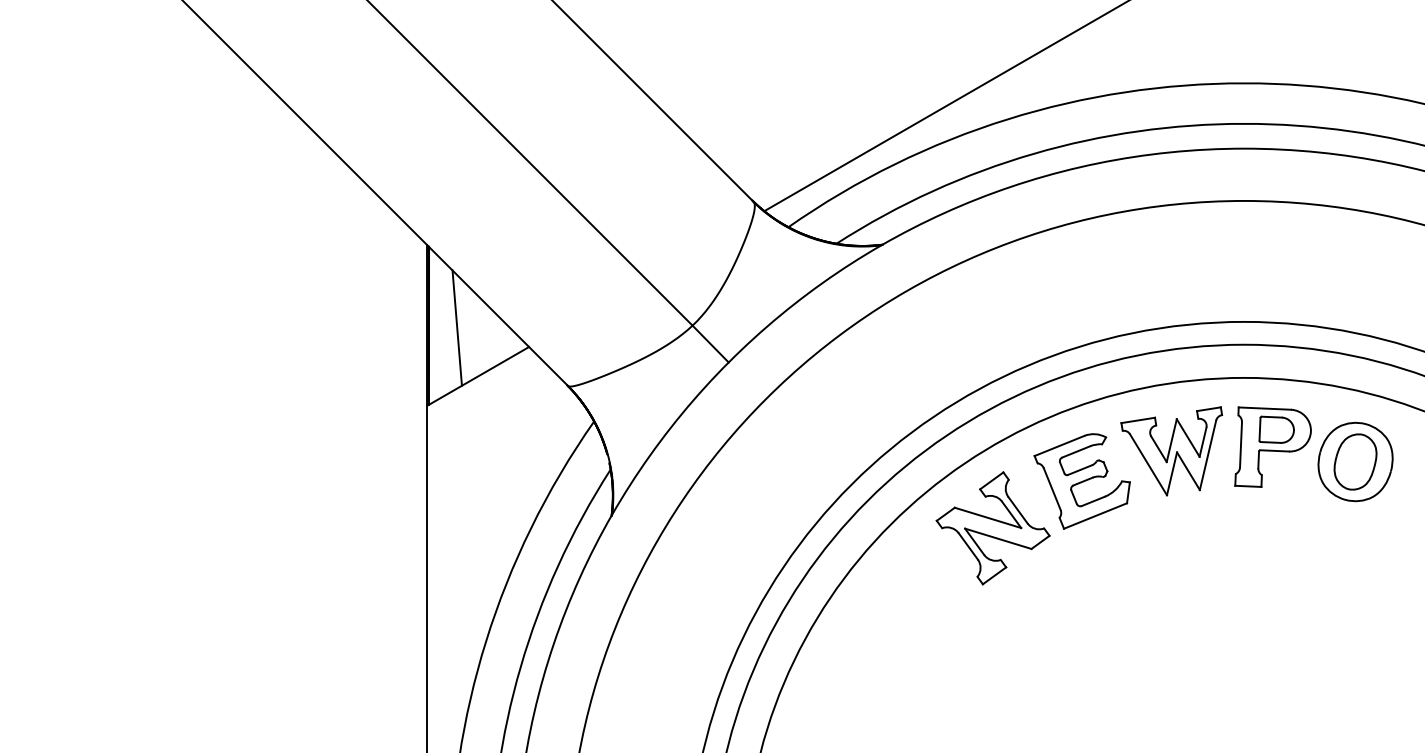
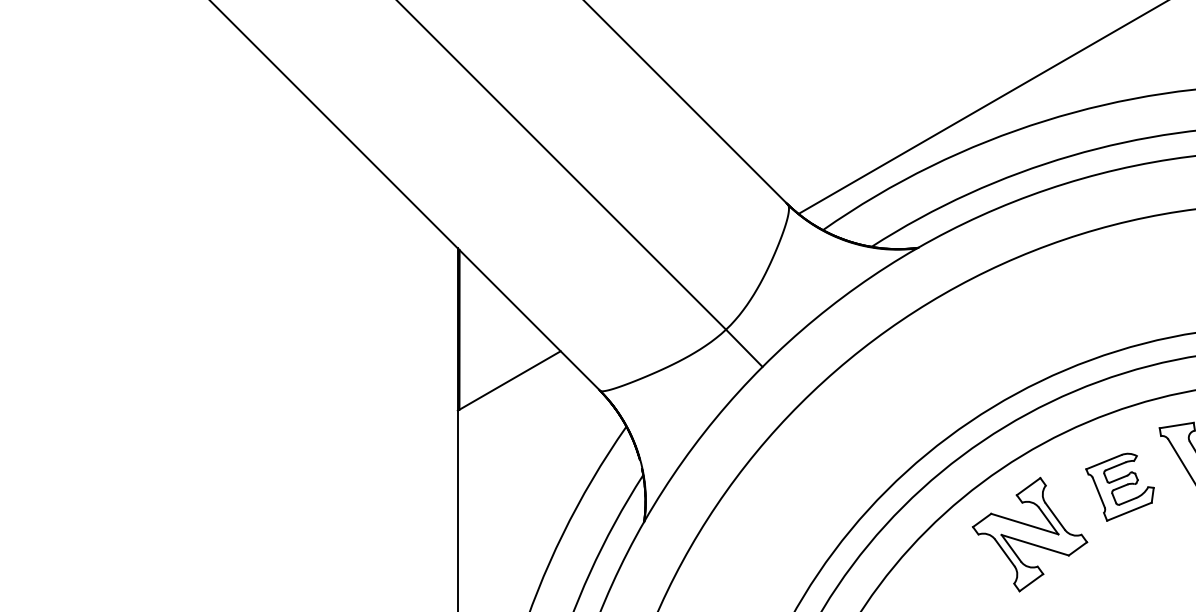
line: (456, 327) -> (487, 331), removed
part: (1081, 481) -> (1119, 487), size x0.7

